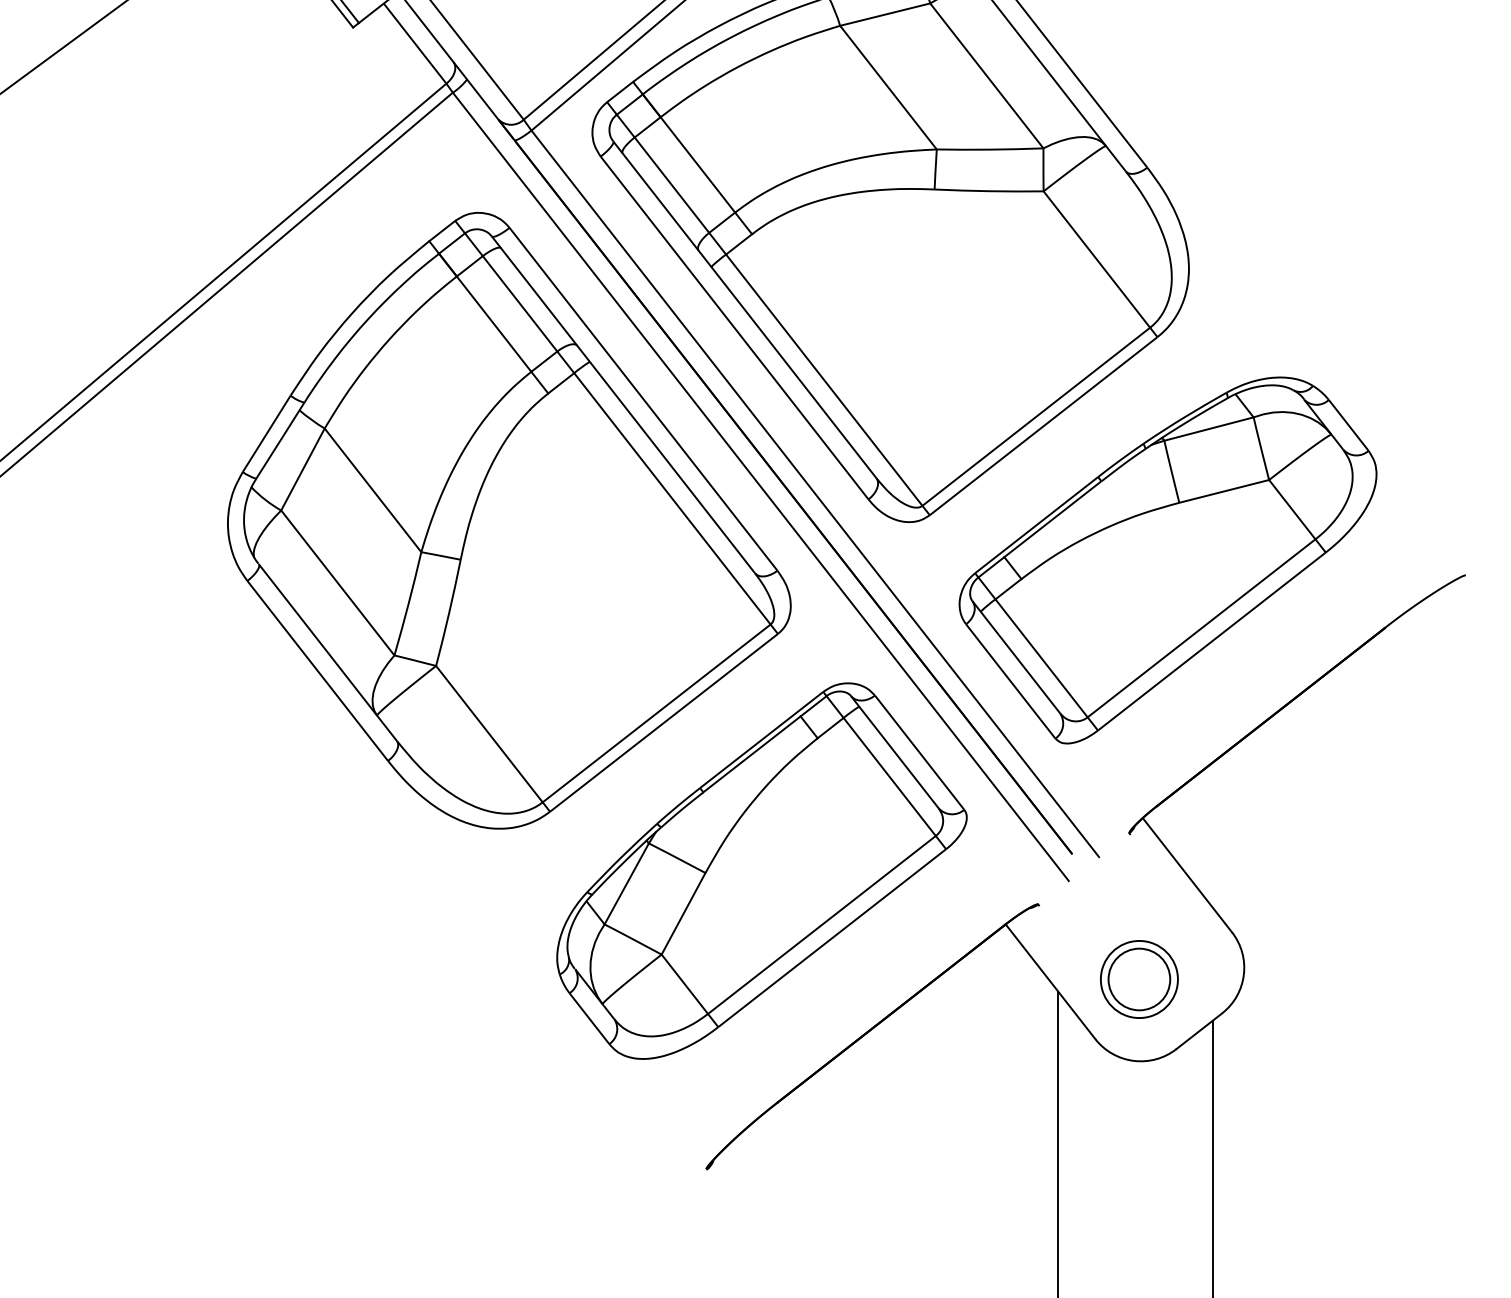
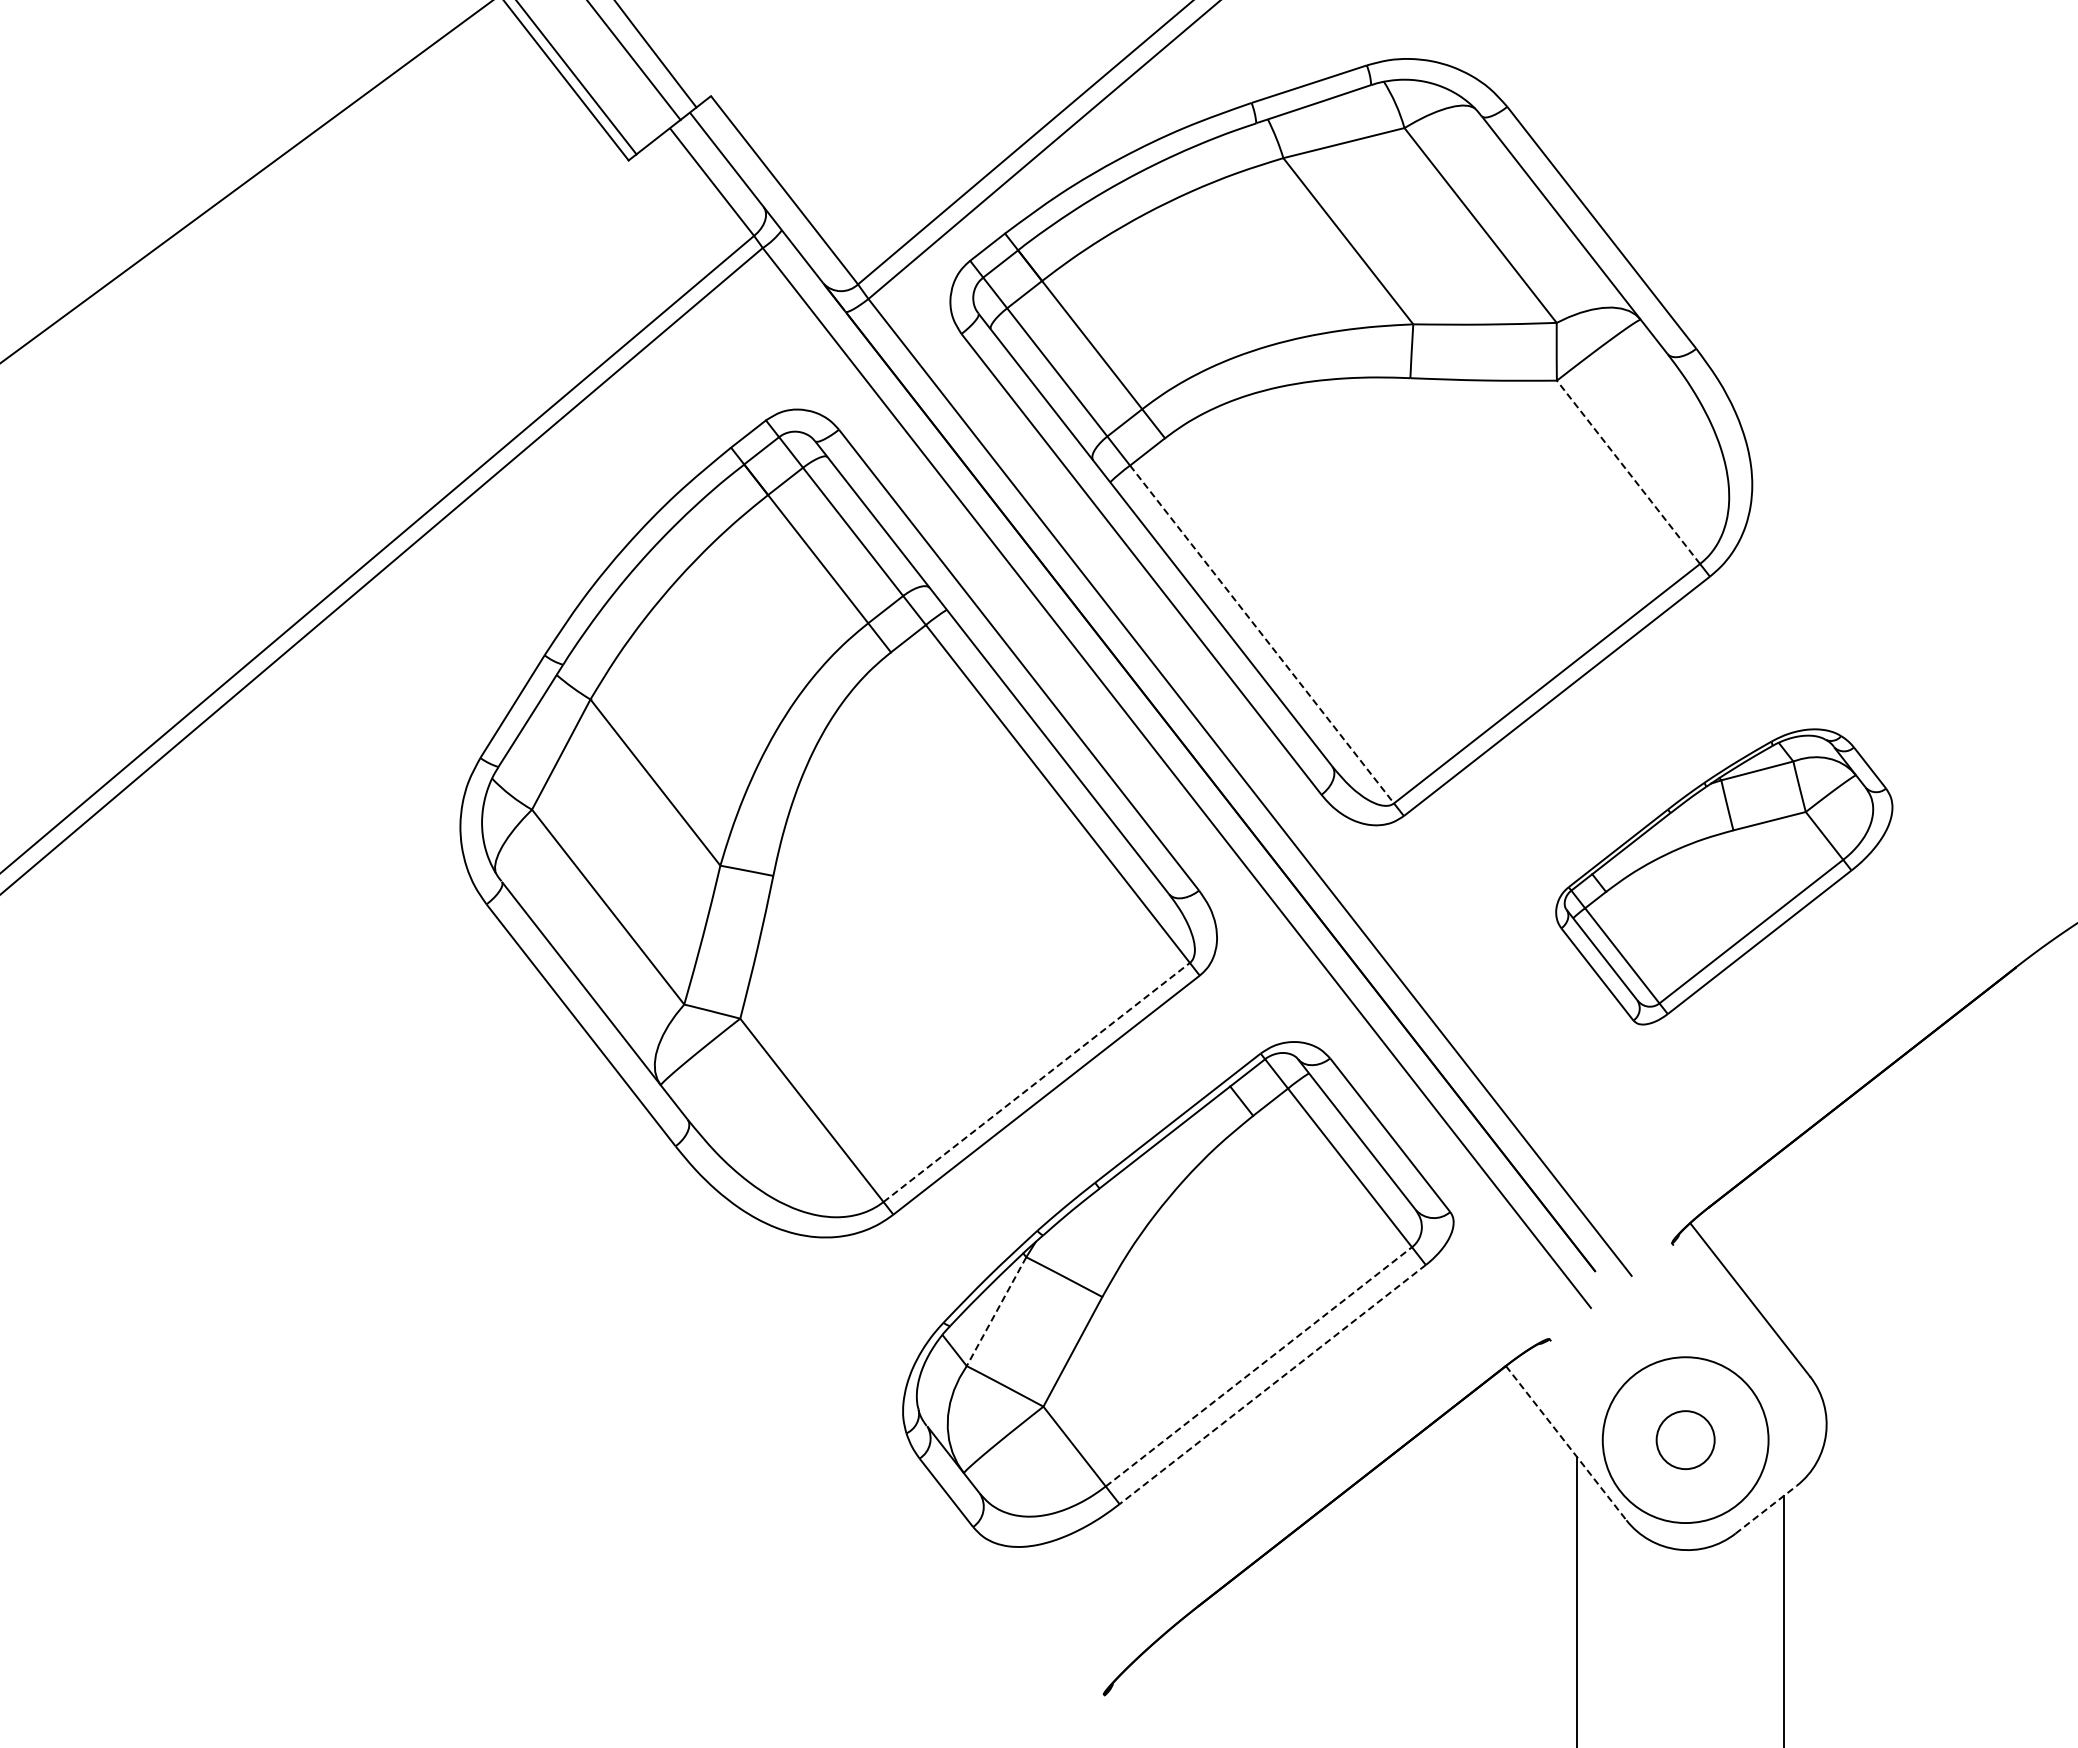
line: (1096, 258) -> (1628, 471), solid -> dashed
line: (824, 380) -> (1262, 634), solid -> dashed
part: (1168, 560) -> (1724, 876), size x0.6
line: (657, 713) -> (1037, 1082), solid -> dashed
line: (626, 884) -> (996, 1312), solid -> dashed
line: (822, 924) -> (1259, 1366), solid -> dashed
line: (832, 938) -> (1272, 1384), solid -> dashed
circle: (1139, 979) -> (1685, 1439), size x0.7
circle: (1139, 979) -> (1685, 1439), size x1.6
line: (1050, 981) -> (1566, 1443), solid -> dashed
line: (1199, 1031) -> (1766, 1509), solid -> dashed

